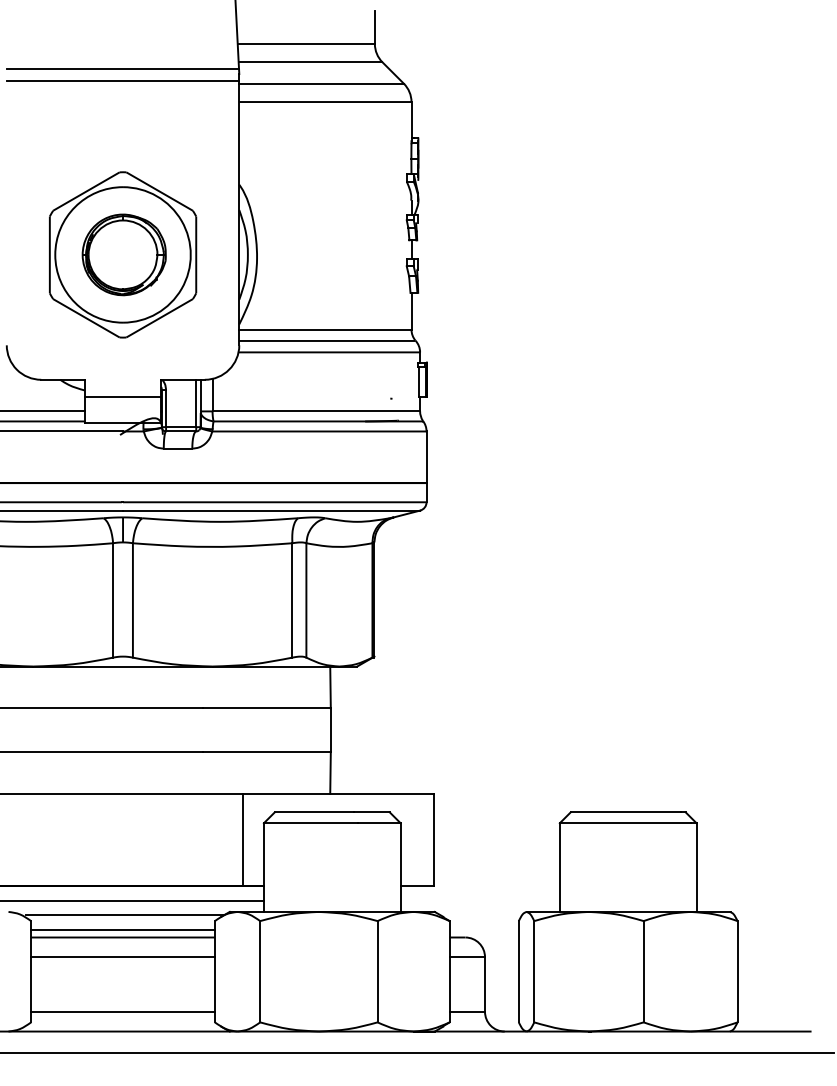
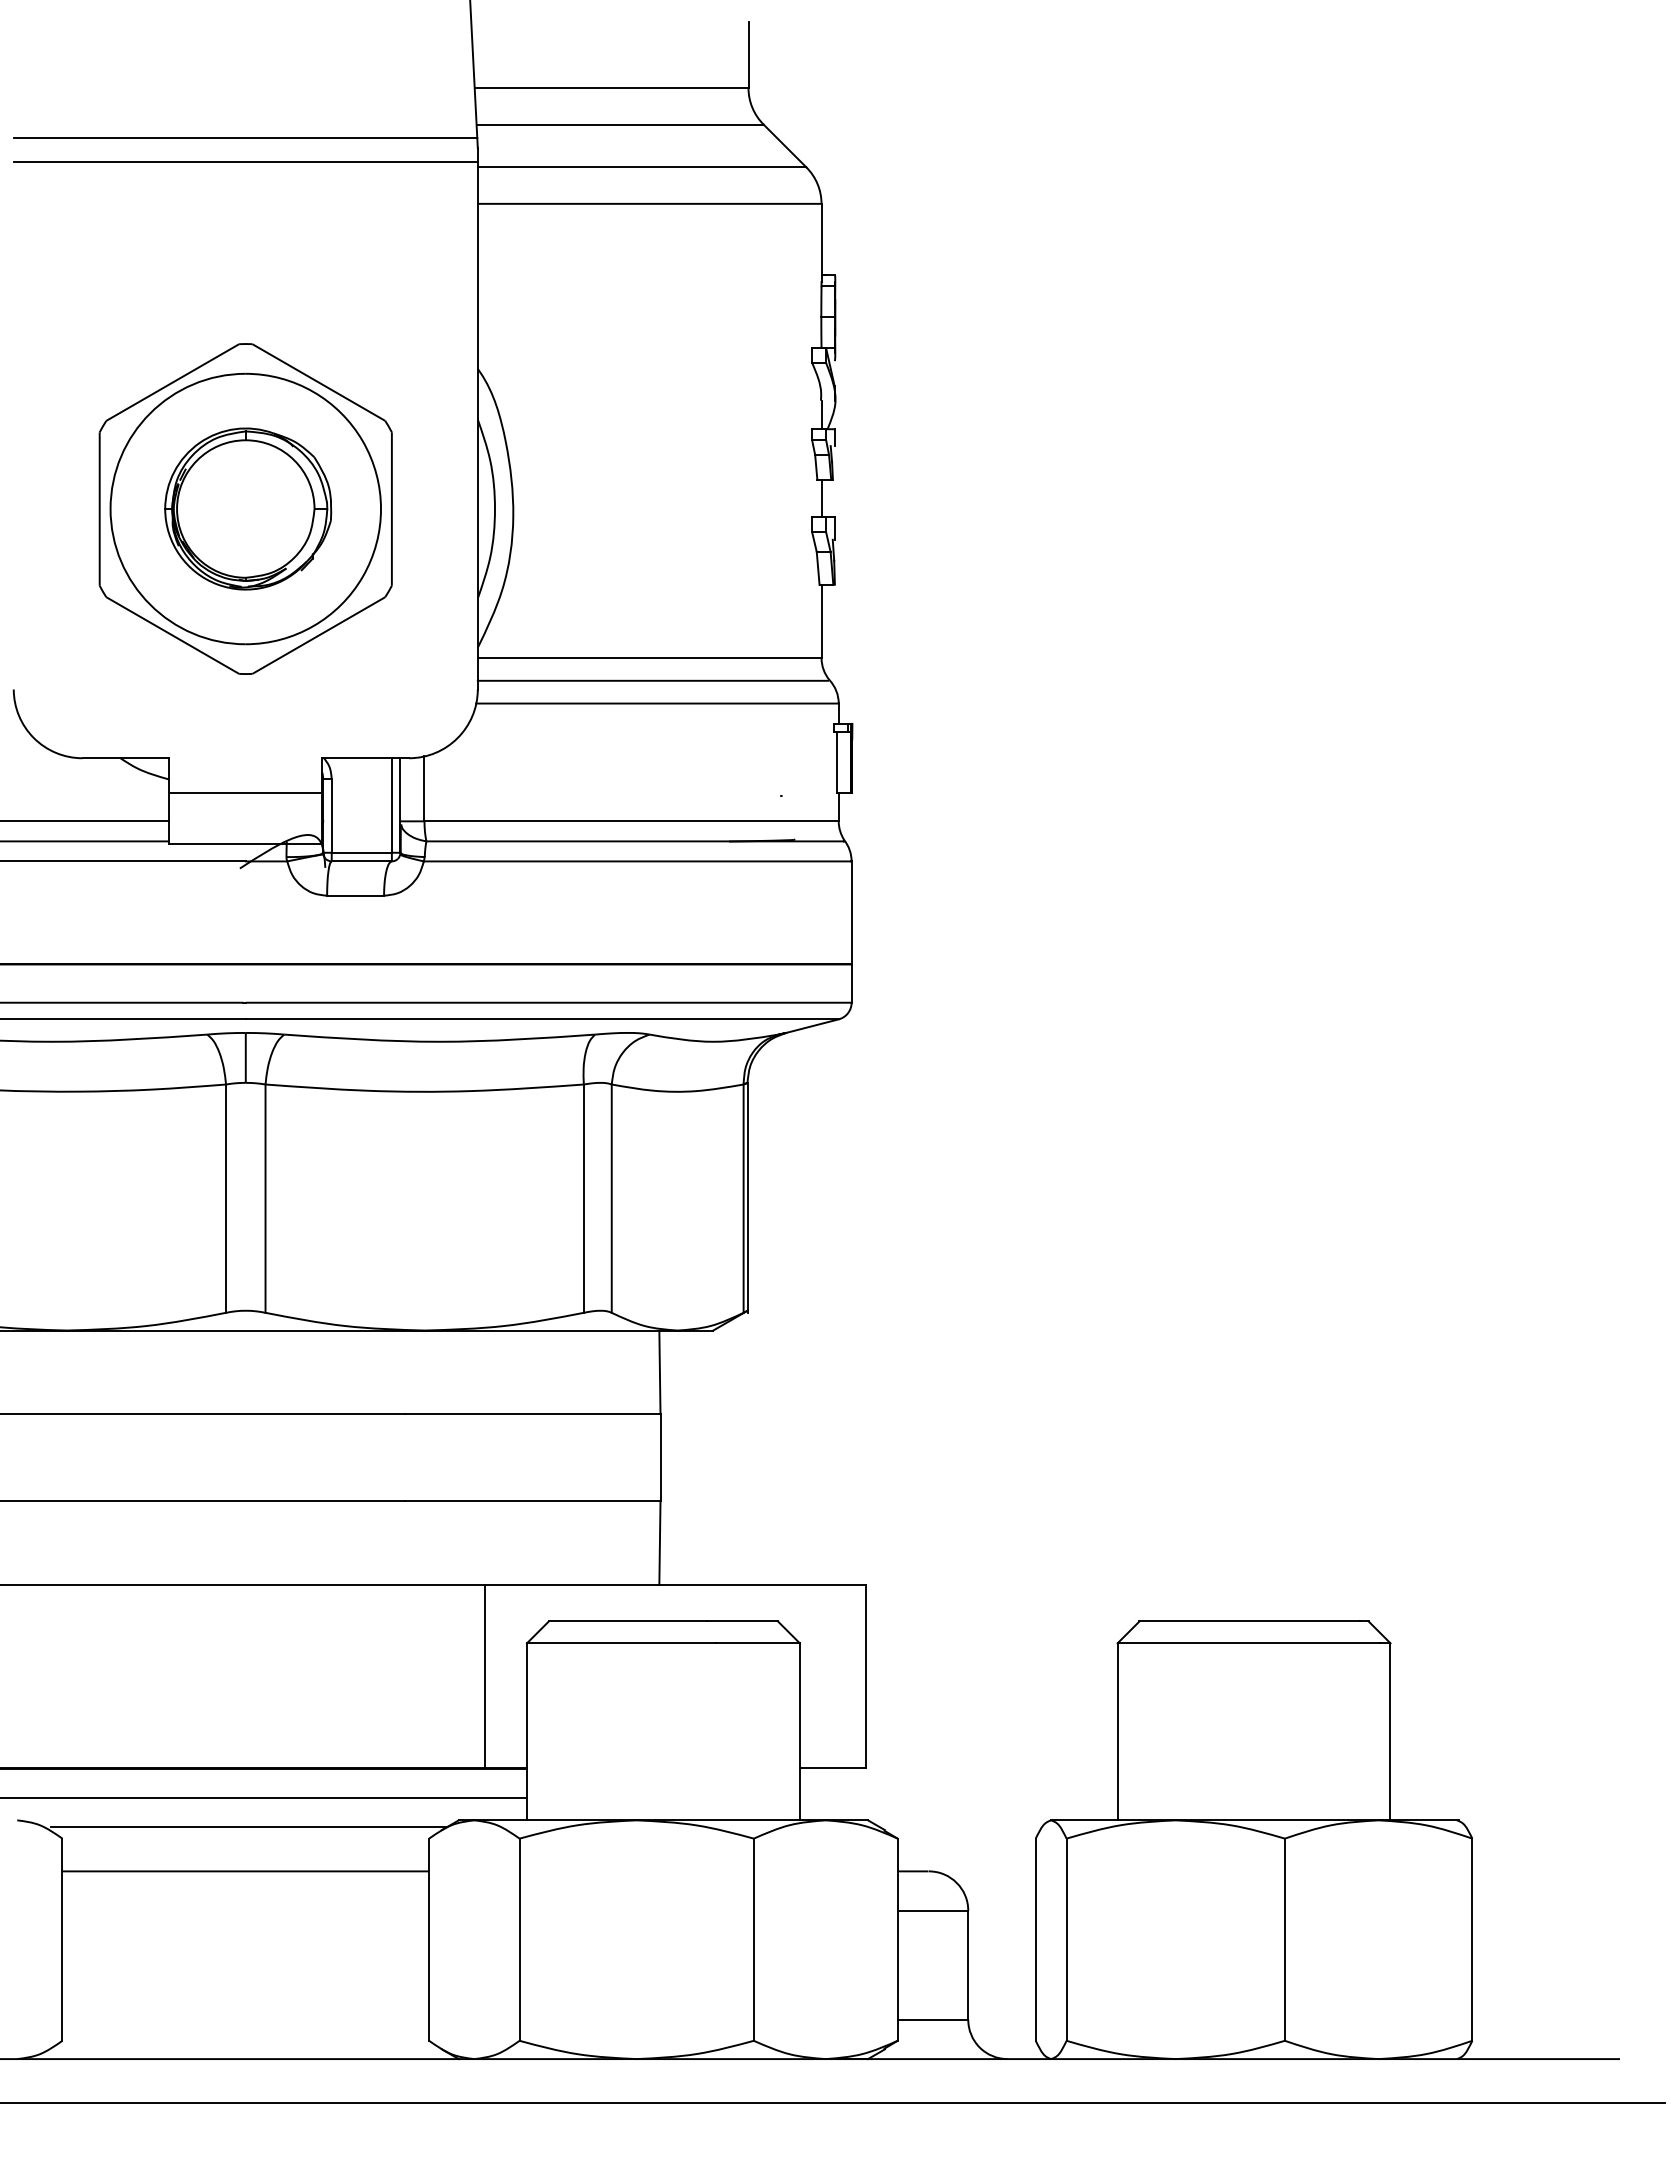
line: (122, 929) -> (244, 1855), removed
line: (122, 957) -> (244, 1911), removed
line: (122, 1011) -> (244, 2019), removed

